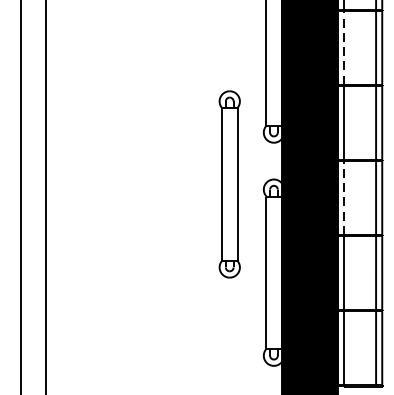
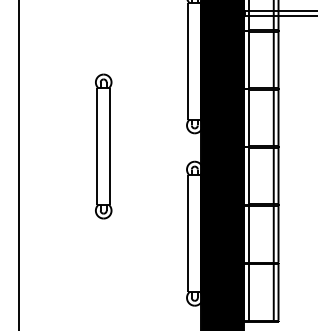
line: (344, 47) -> (249, 59), dashed -> solid
part: (229, 184) -> (103, 146), moved
line: (344, 197) -> (249, 175), dashed -> solid

